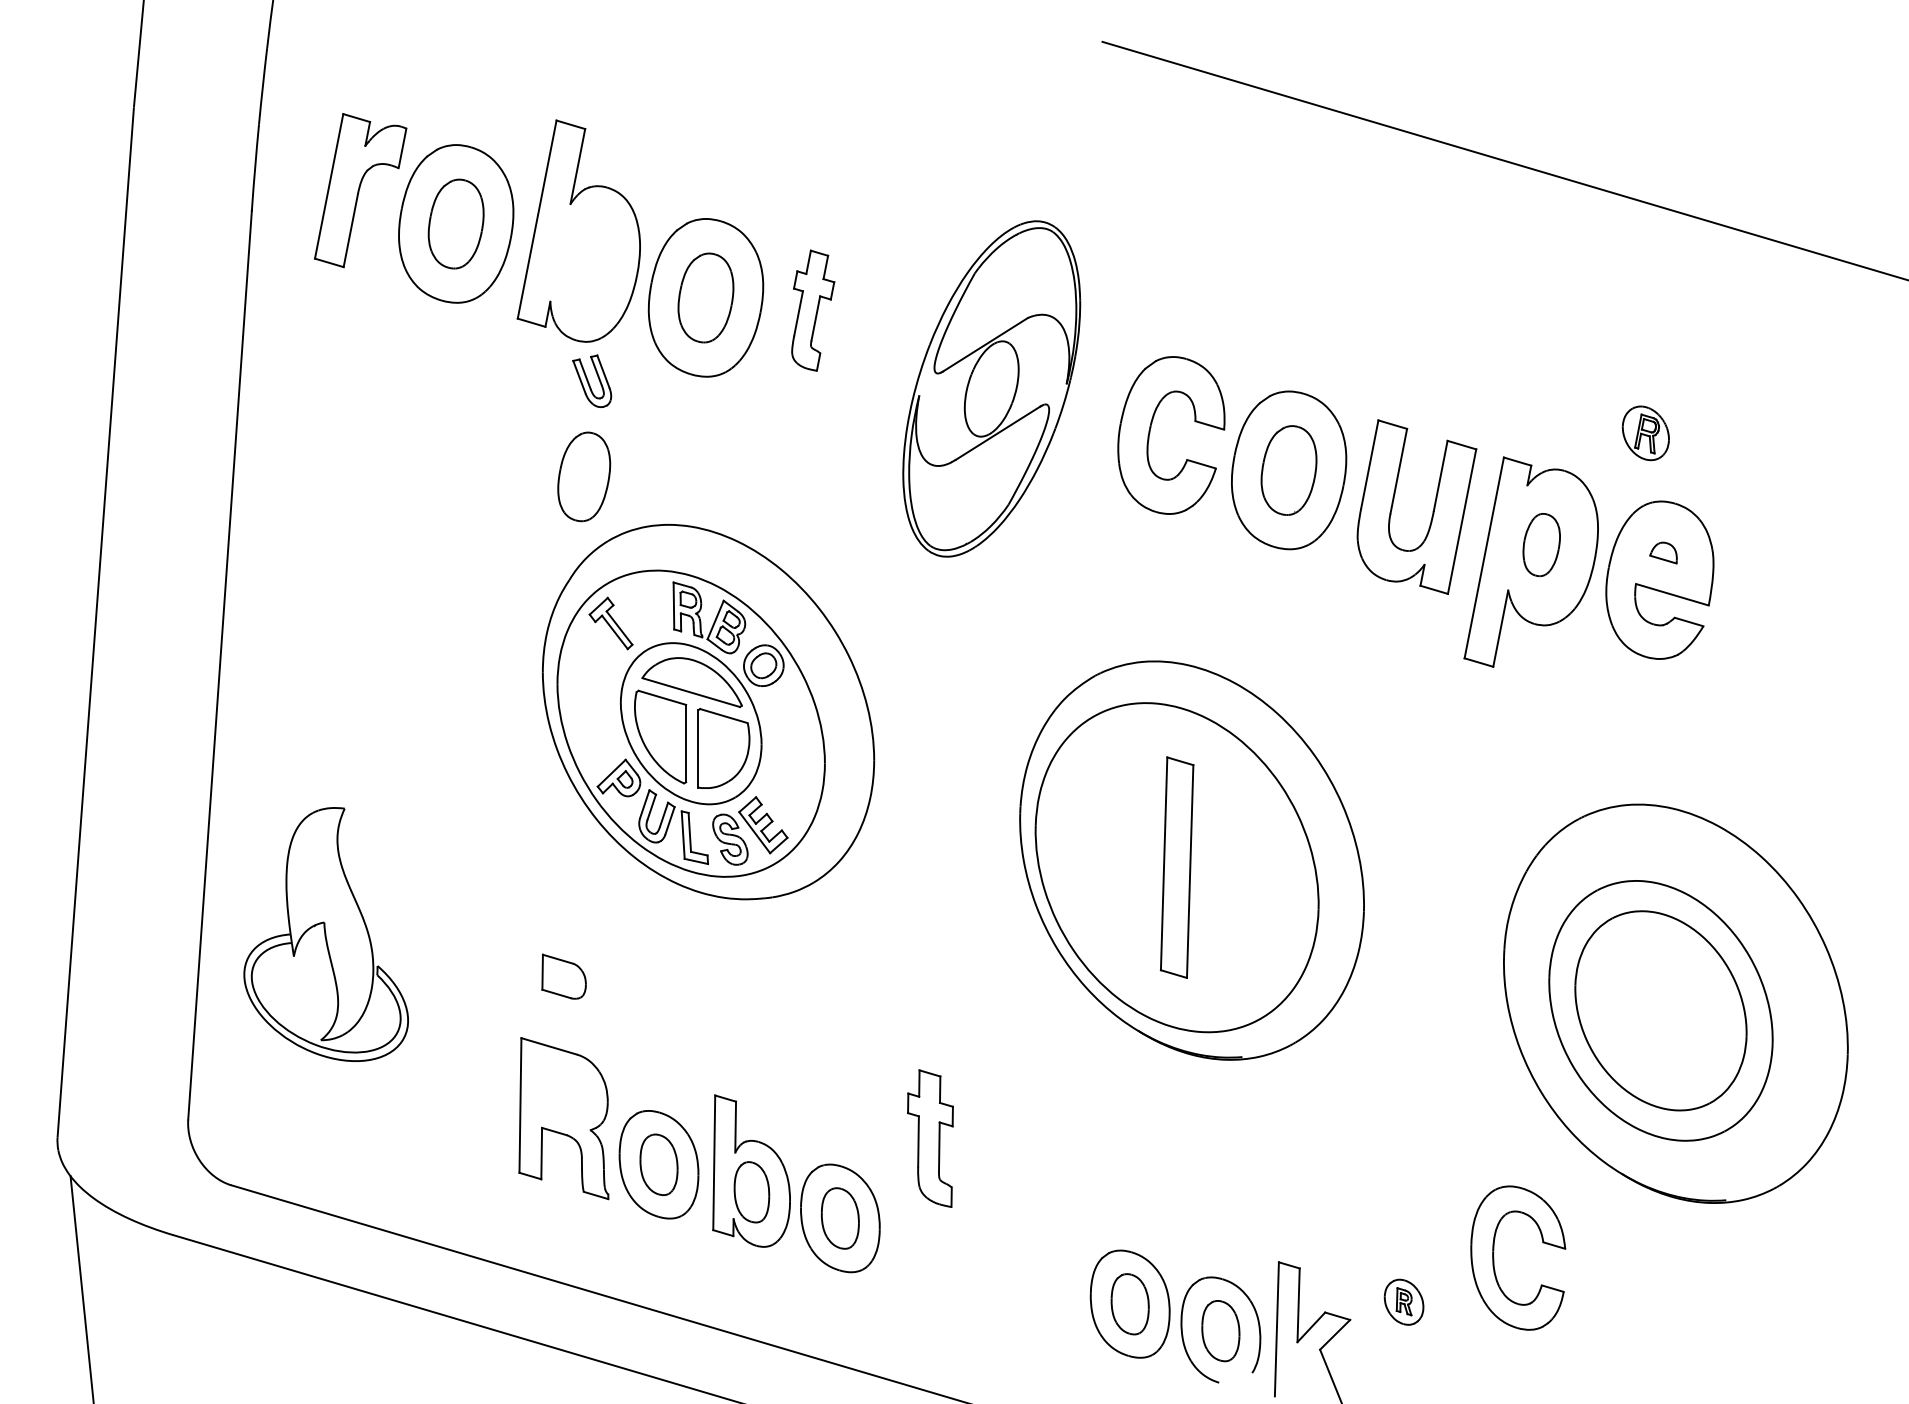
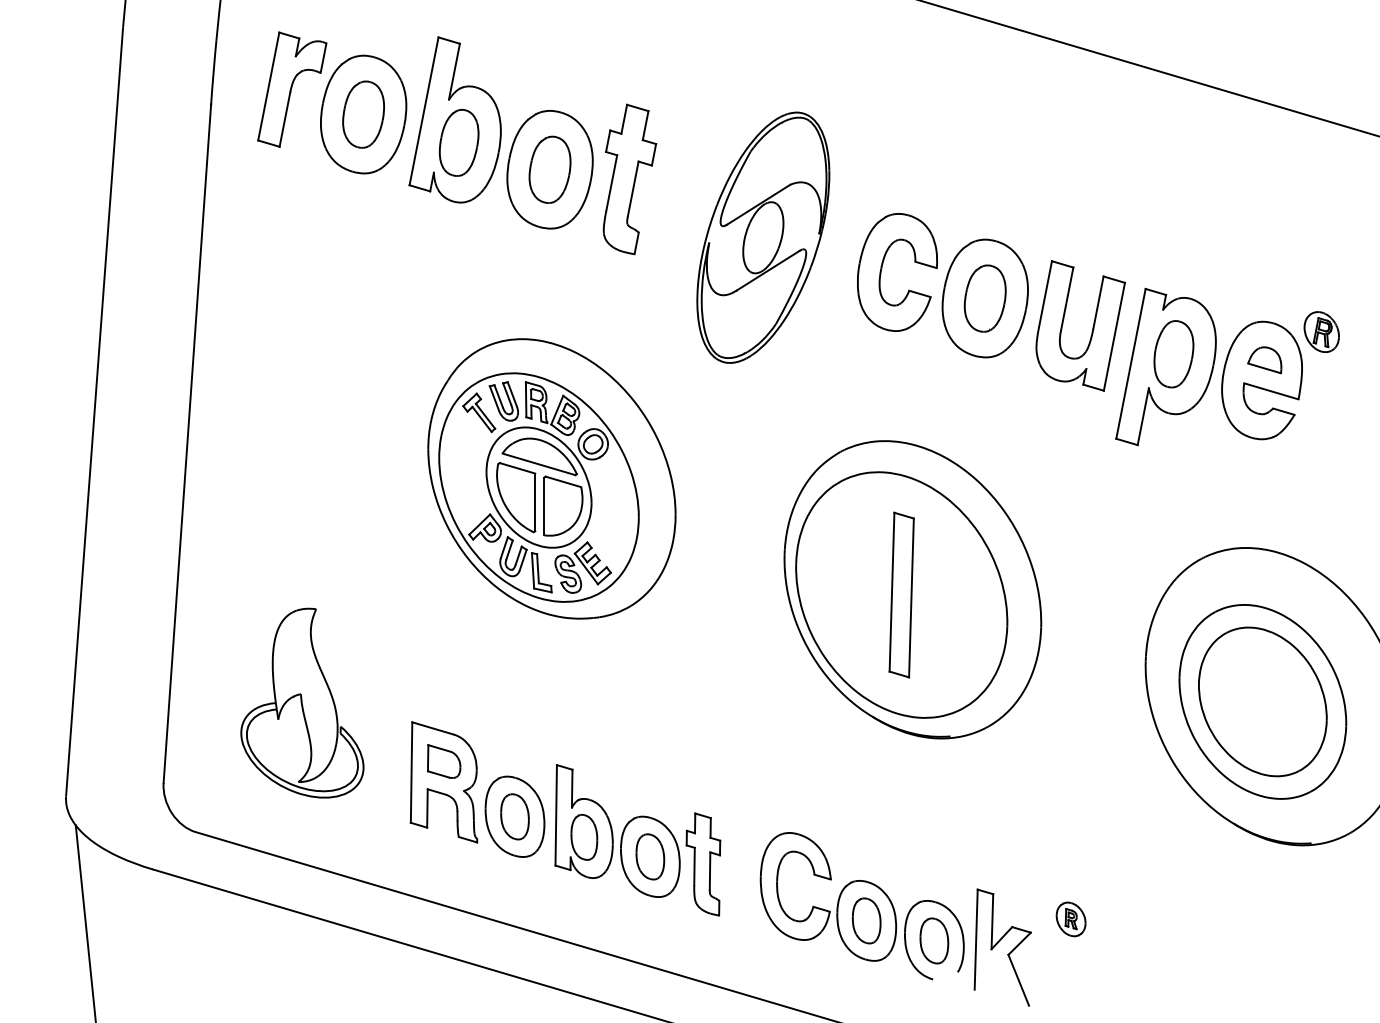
part: (813, 310) -> (630, 179), size x1.67
part: (592, 380) -> (504, 400), moved
part: (1645, 433) -> (1321, 332), moved
part: (584, 476) -> (459, 142), moved
part: (1541, 544) -> (1173, 353), size x1.43
part: (1663, 552) -> (1264, 359), size x1.67
part: (325, 934) -> (301, 703), moved
part: (563, 976) -> (443, 761), moved
part: (930, 1138) -> (703, 864), moved
part: (1494, 1257) -> (778, 886), moved

